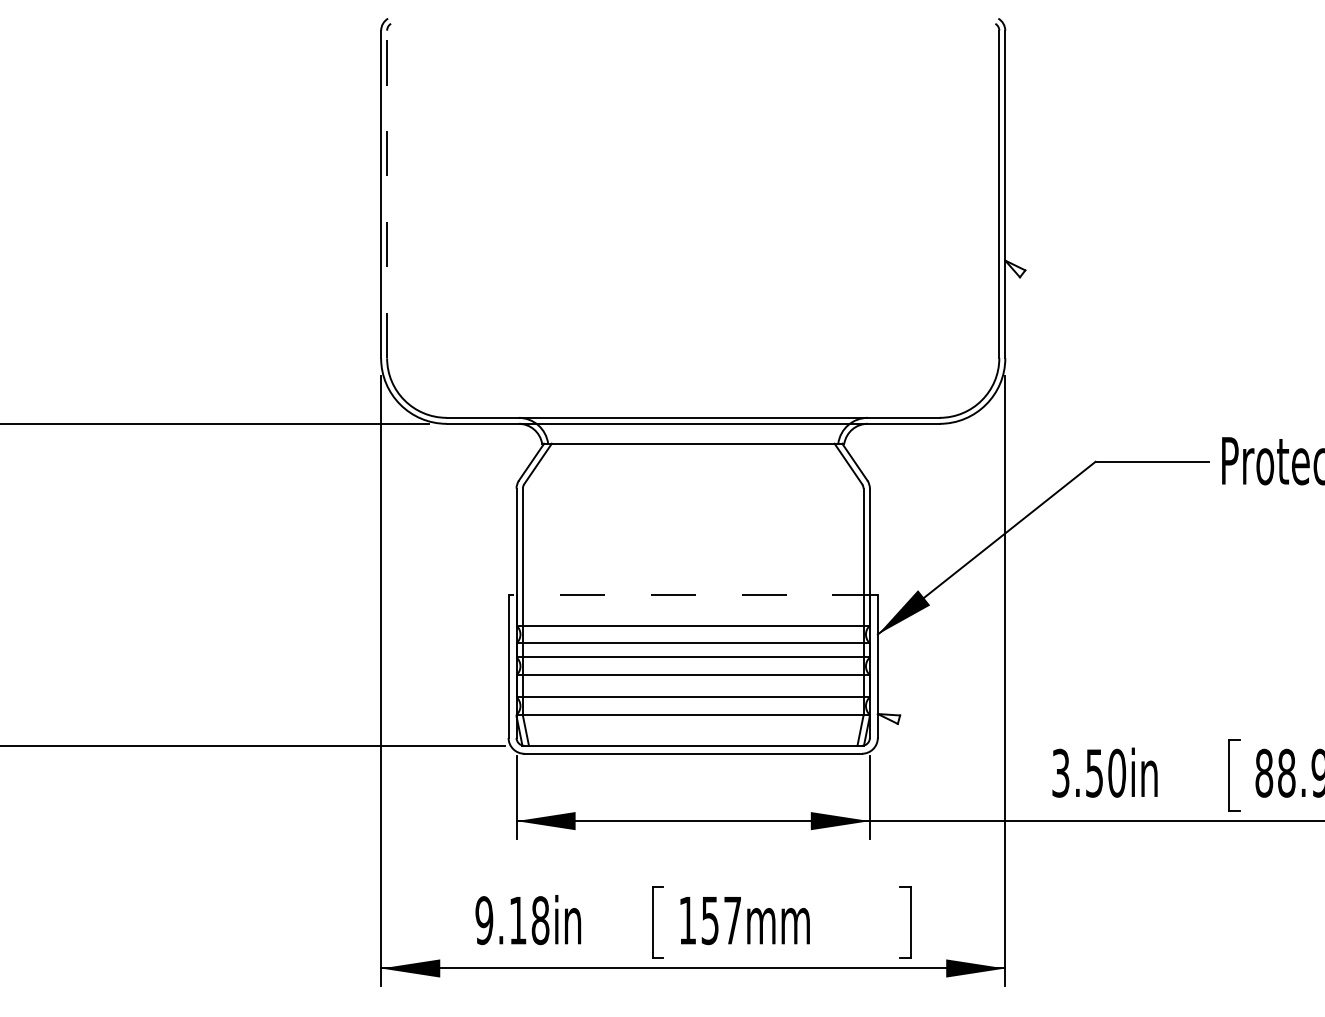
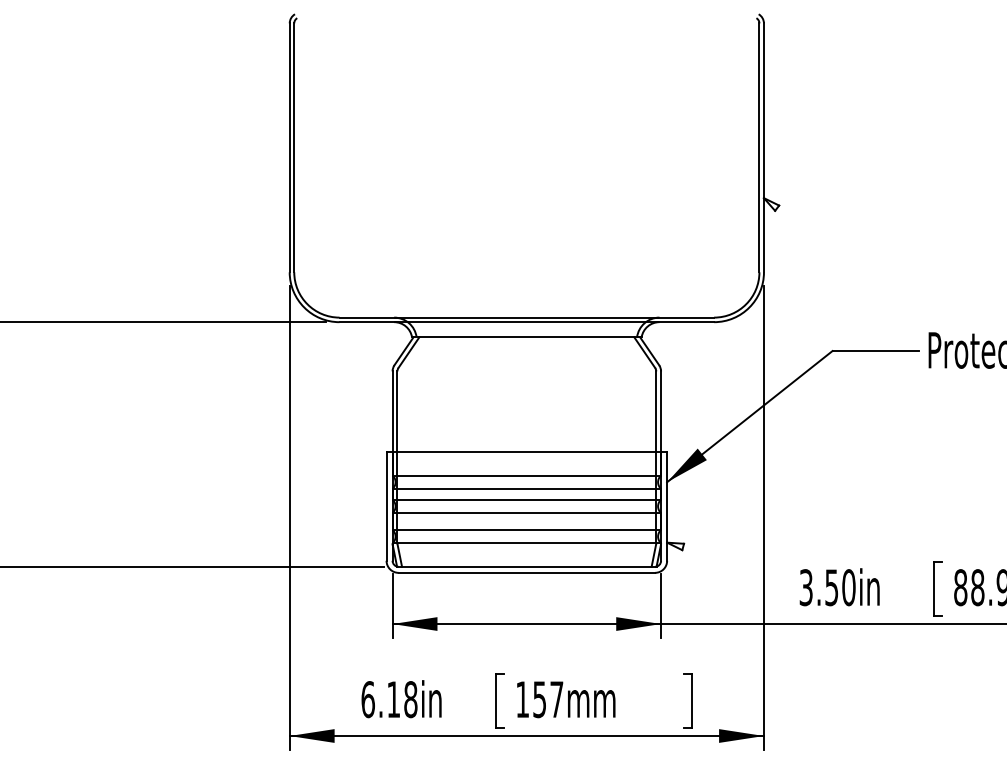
line: (387, 193) -> (294, 147), dashed -> solid
line: (692, 595) -> (526, 452), dashed -> solid
text: (483, 920) -> (367, 699), 9.18in -> 6.18in

